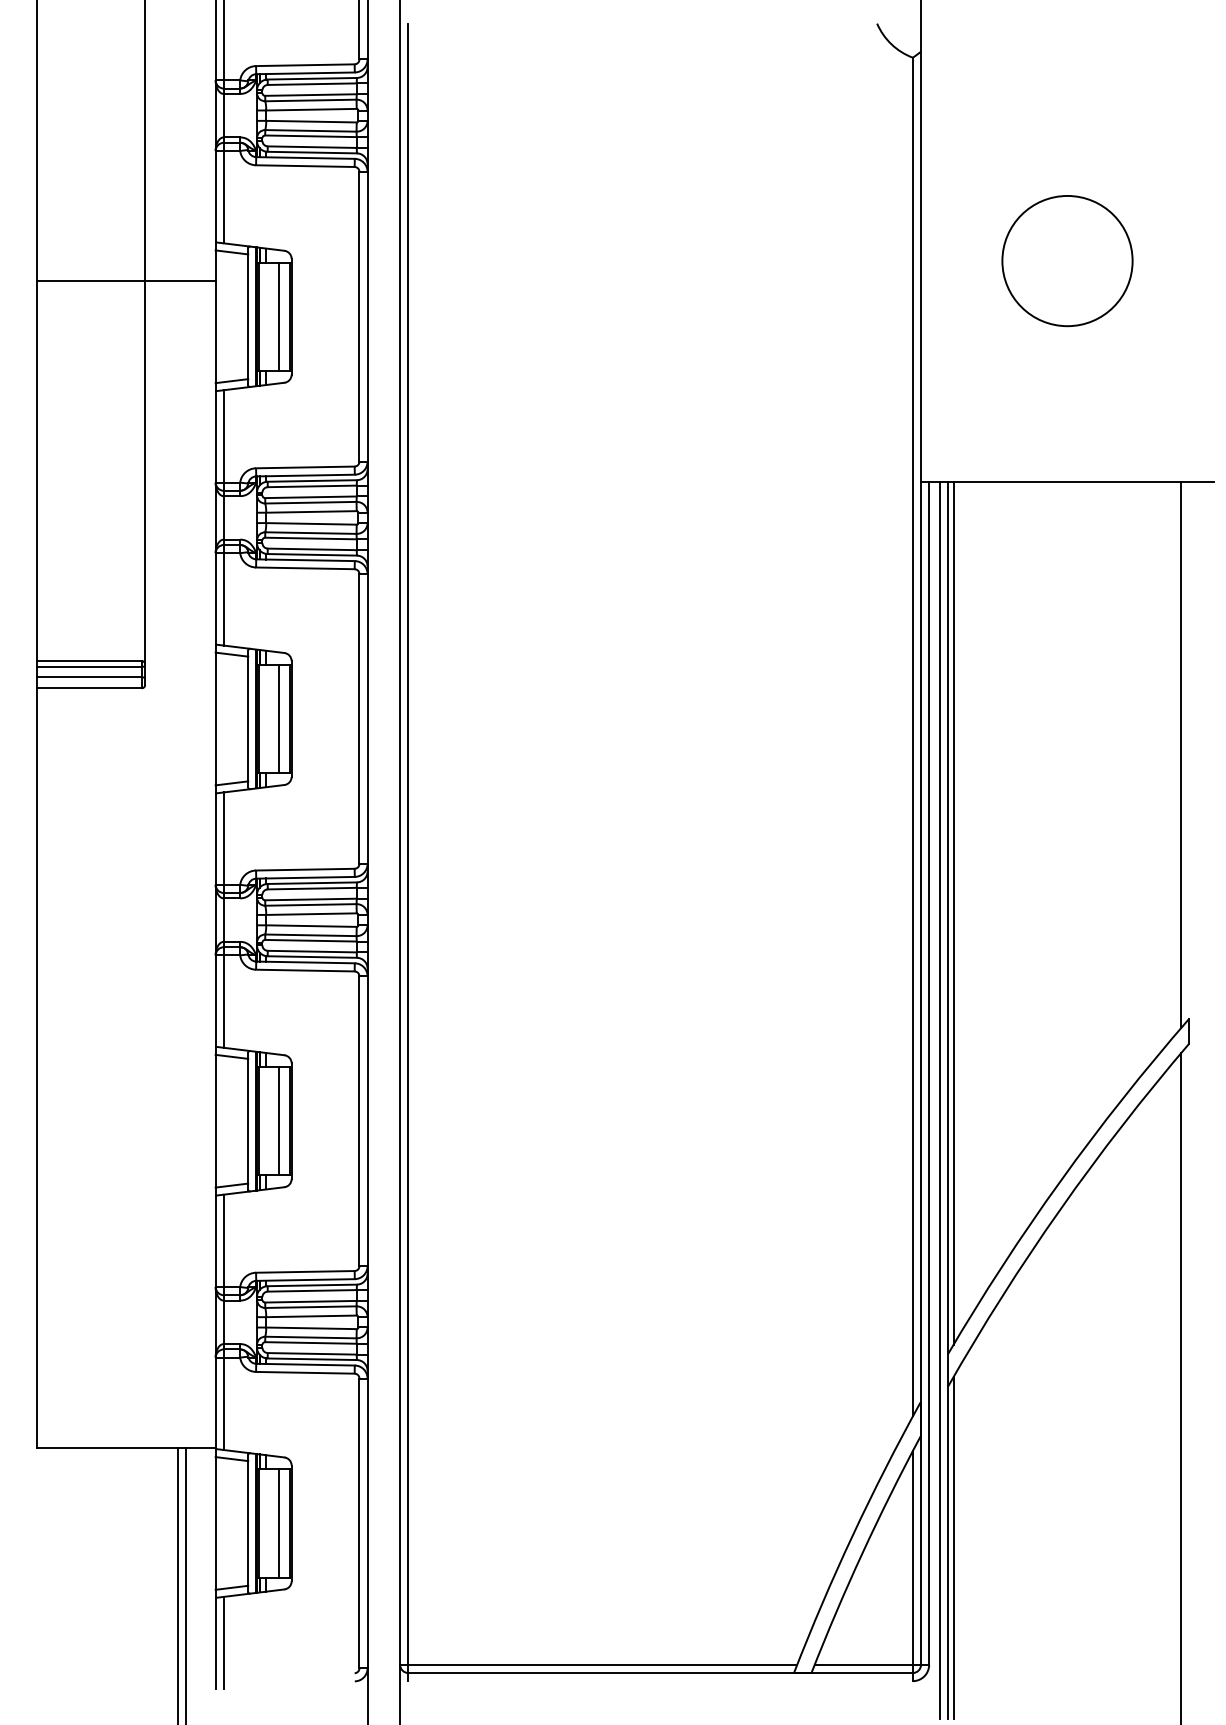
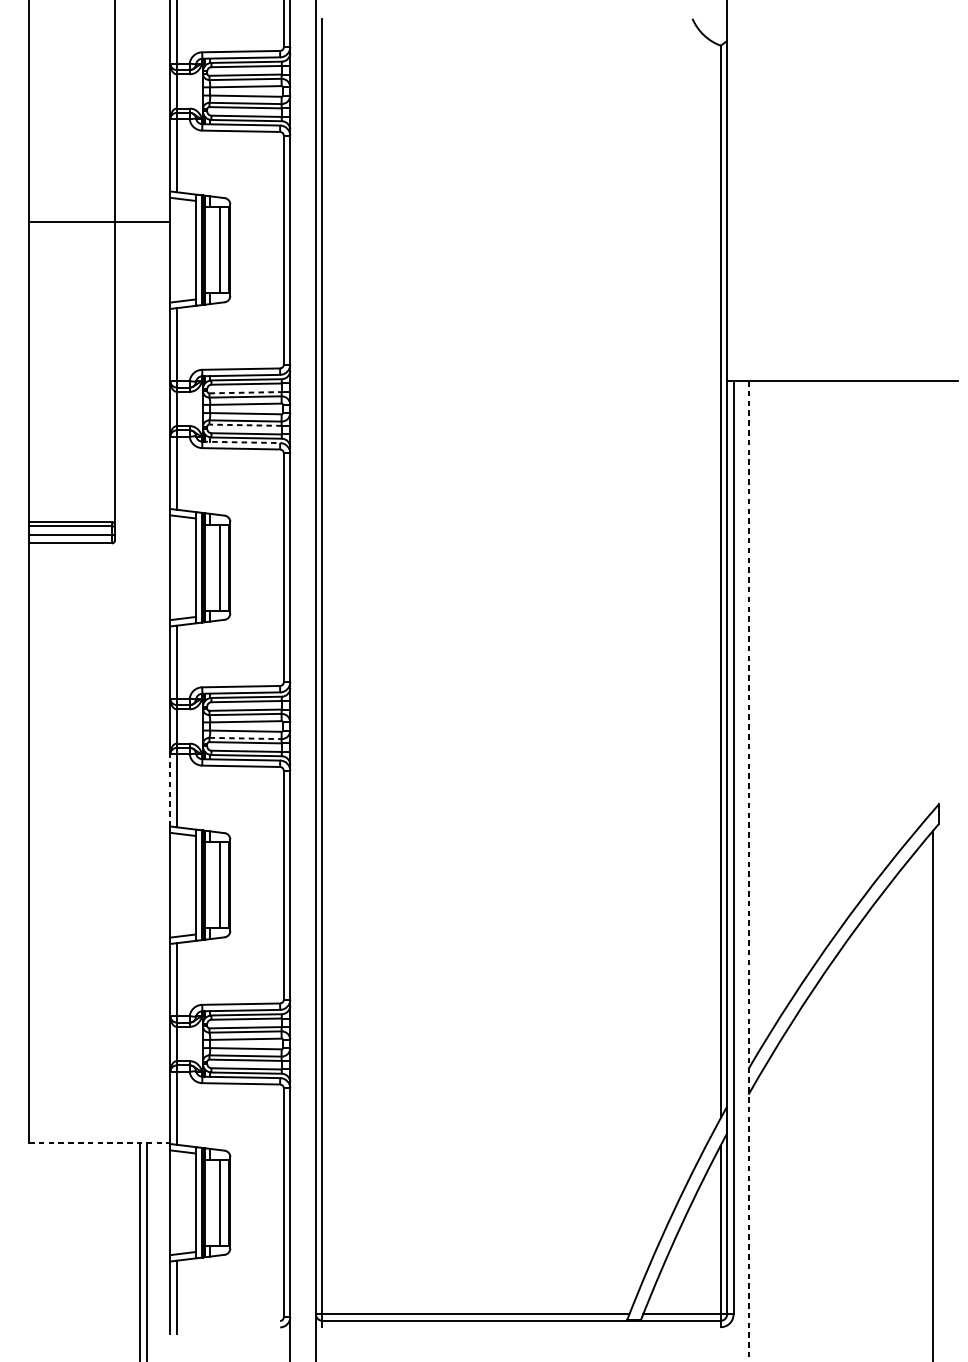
circle: (1067, 261) -> (842, 206), removed
line: (310, 497) -> (245, 392), solid -> dashed
line: (310, 538) -> (245, 425), solid -> dashed
line: (306, 560) -> (242, 442), solid -> dashed
line: (1181, 754) -> (932, 595), removed
line: (953, 913) -> (752, 721), removed
line: (310, 935) -> (245, 738), solid -> dashed
line: (215, 1001) -> (170, 790), solid -> dashed
line: (940, 1100) -> (742, 868), removed
line: (948, 1101) -> (748, 869), solid -> dashed
line: (126, 1447) -> (99, 1142), solid -> dashed
line: (953, 1548) -> (752, 1222), removed

